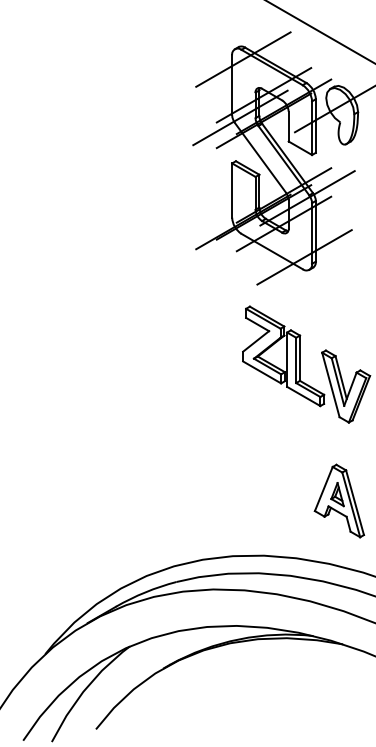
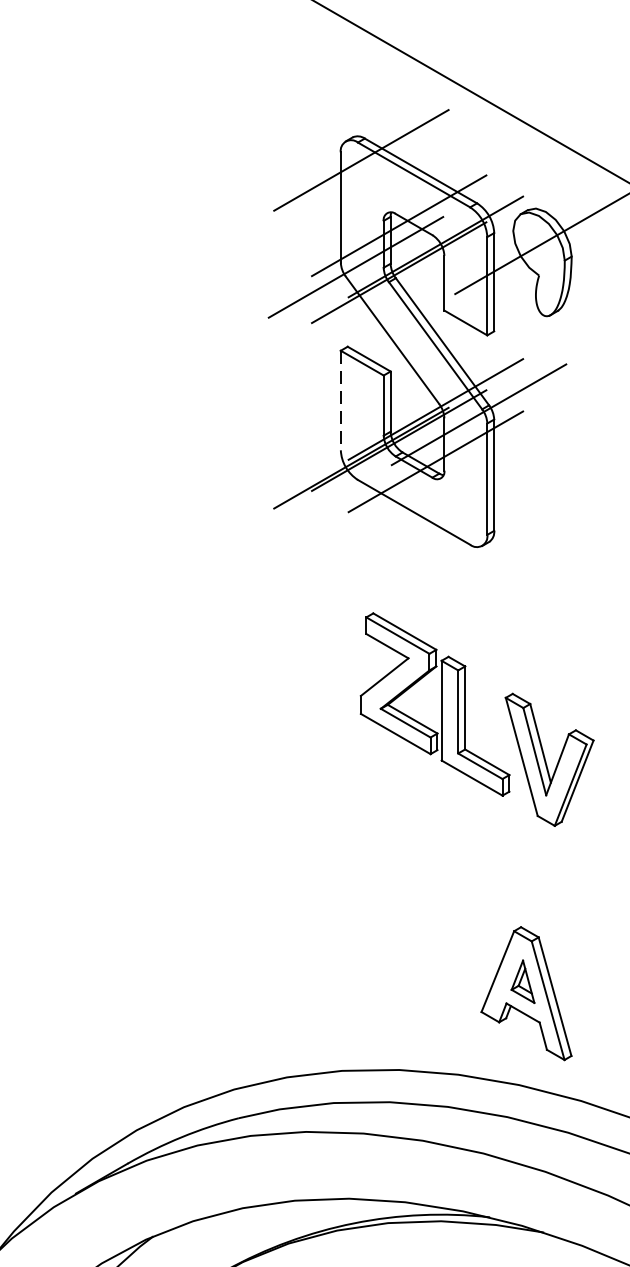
line: (232, 191) -> (341, 402), solid -> dashed
line: (304, 257) -> (473, 523), removed
part: (339, 500) -> (526, 992), moved

